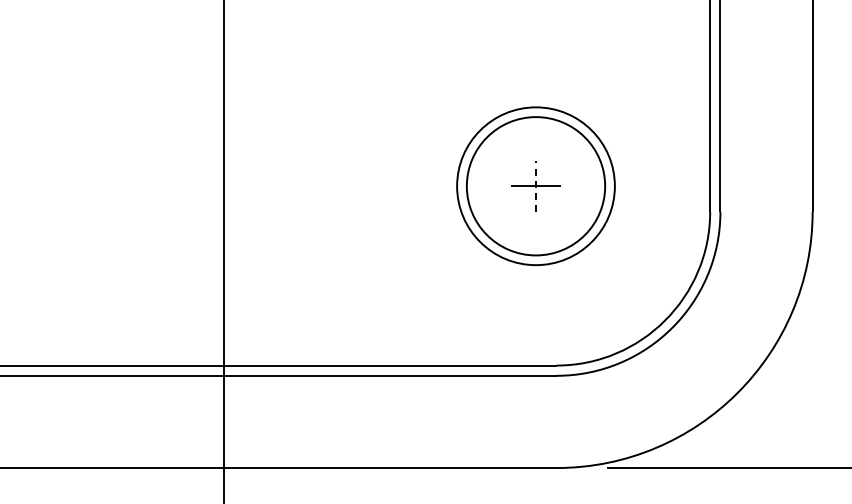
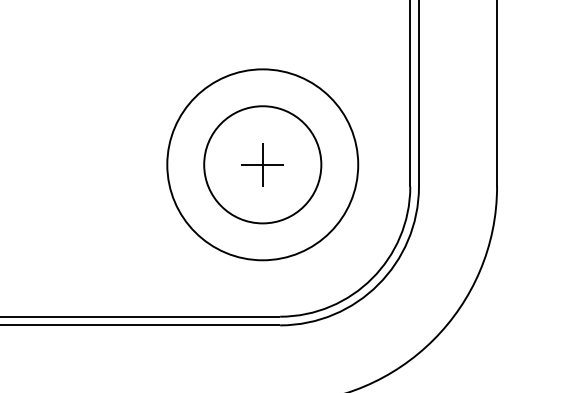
circle: (535, 185) -> (262, 164), size x1.43
line: (536, 186) -> (263, 165), dashed -> solid

